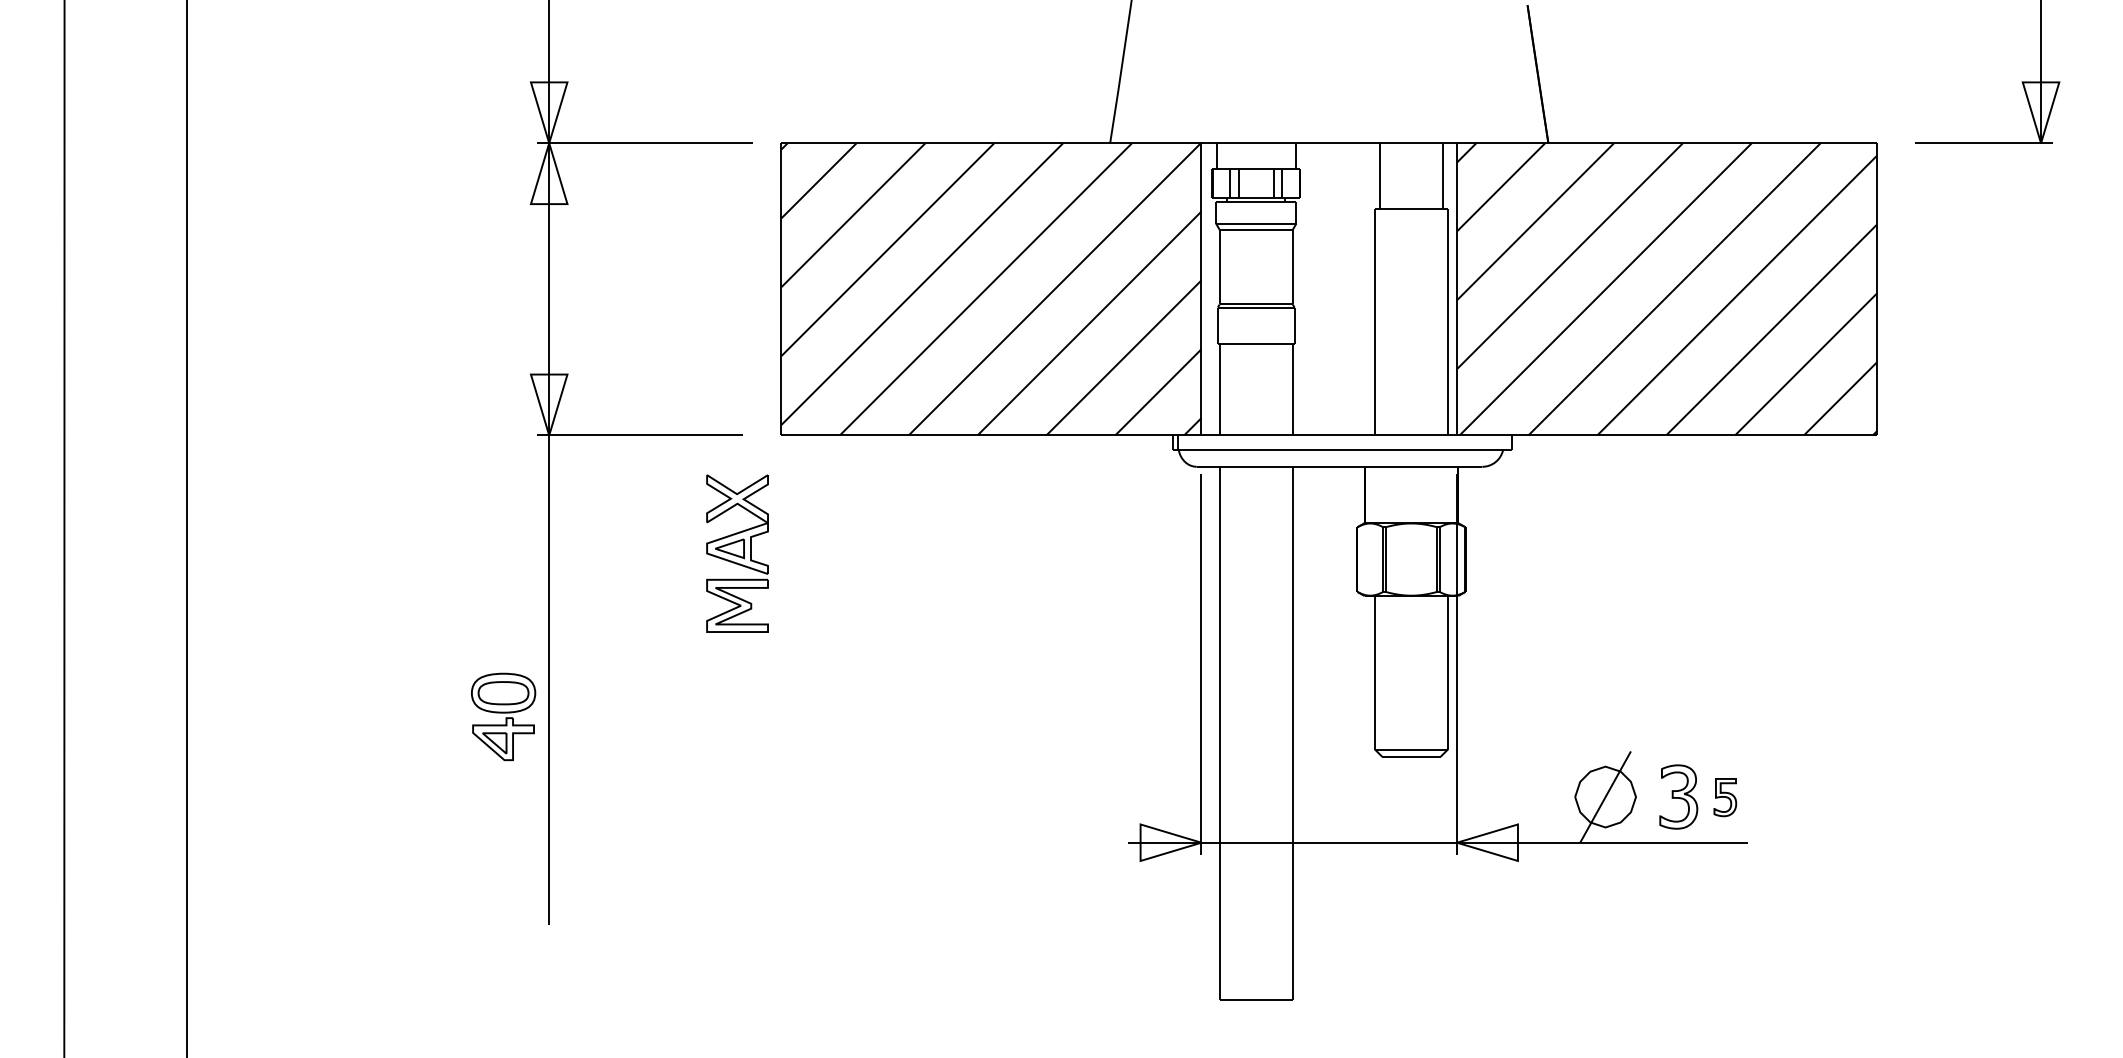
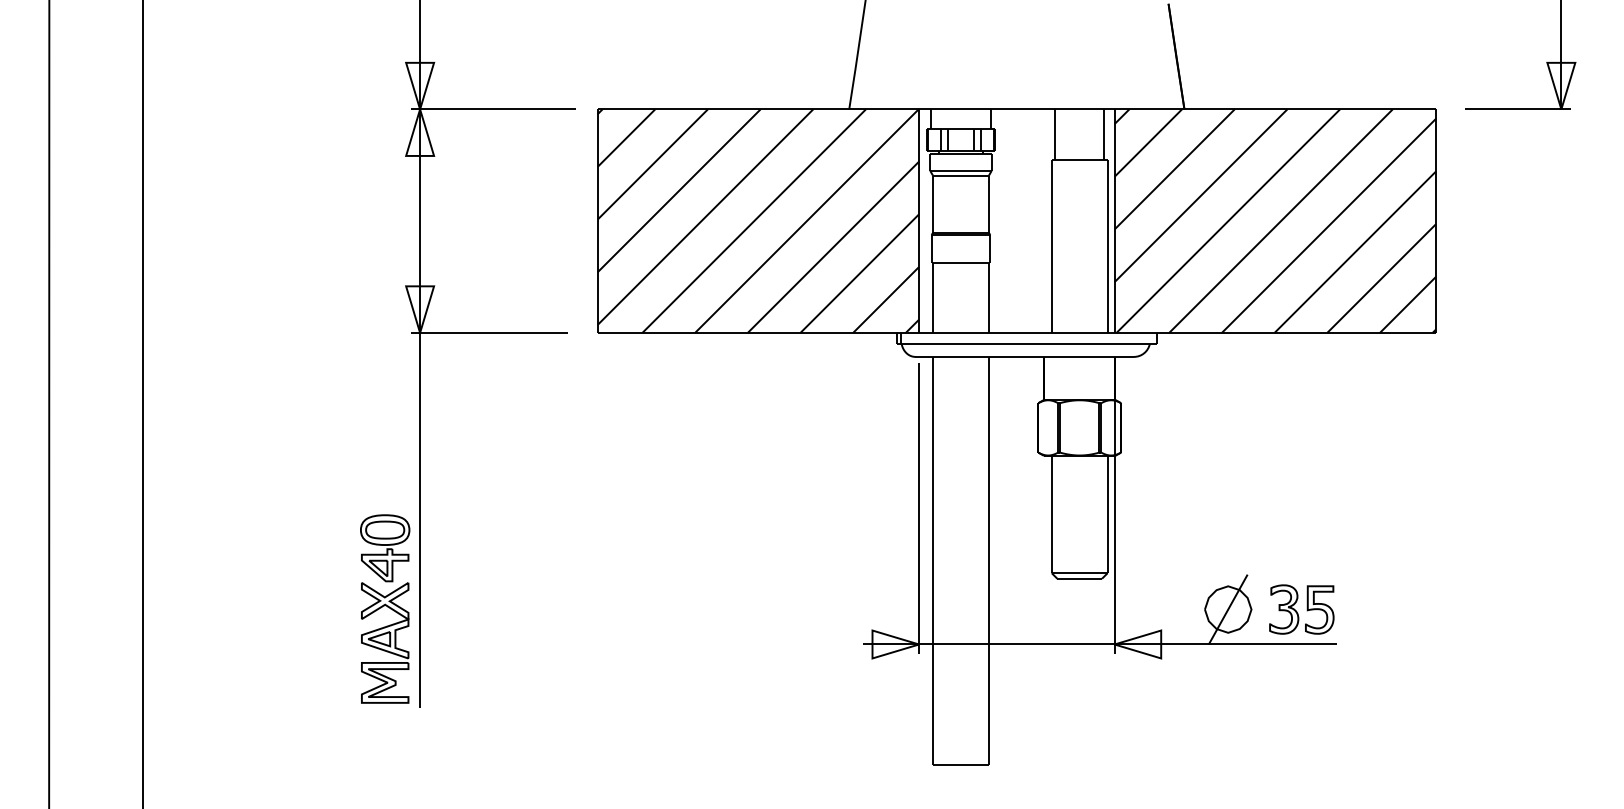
part: (737, 553) -> (385, 642), moved
part: (1725, 797) -> (1319, 609), size x1.67

